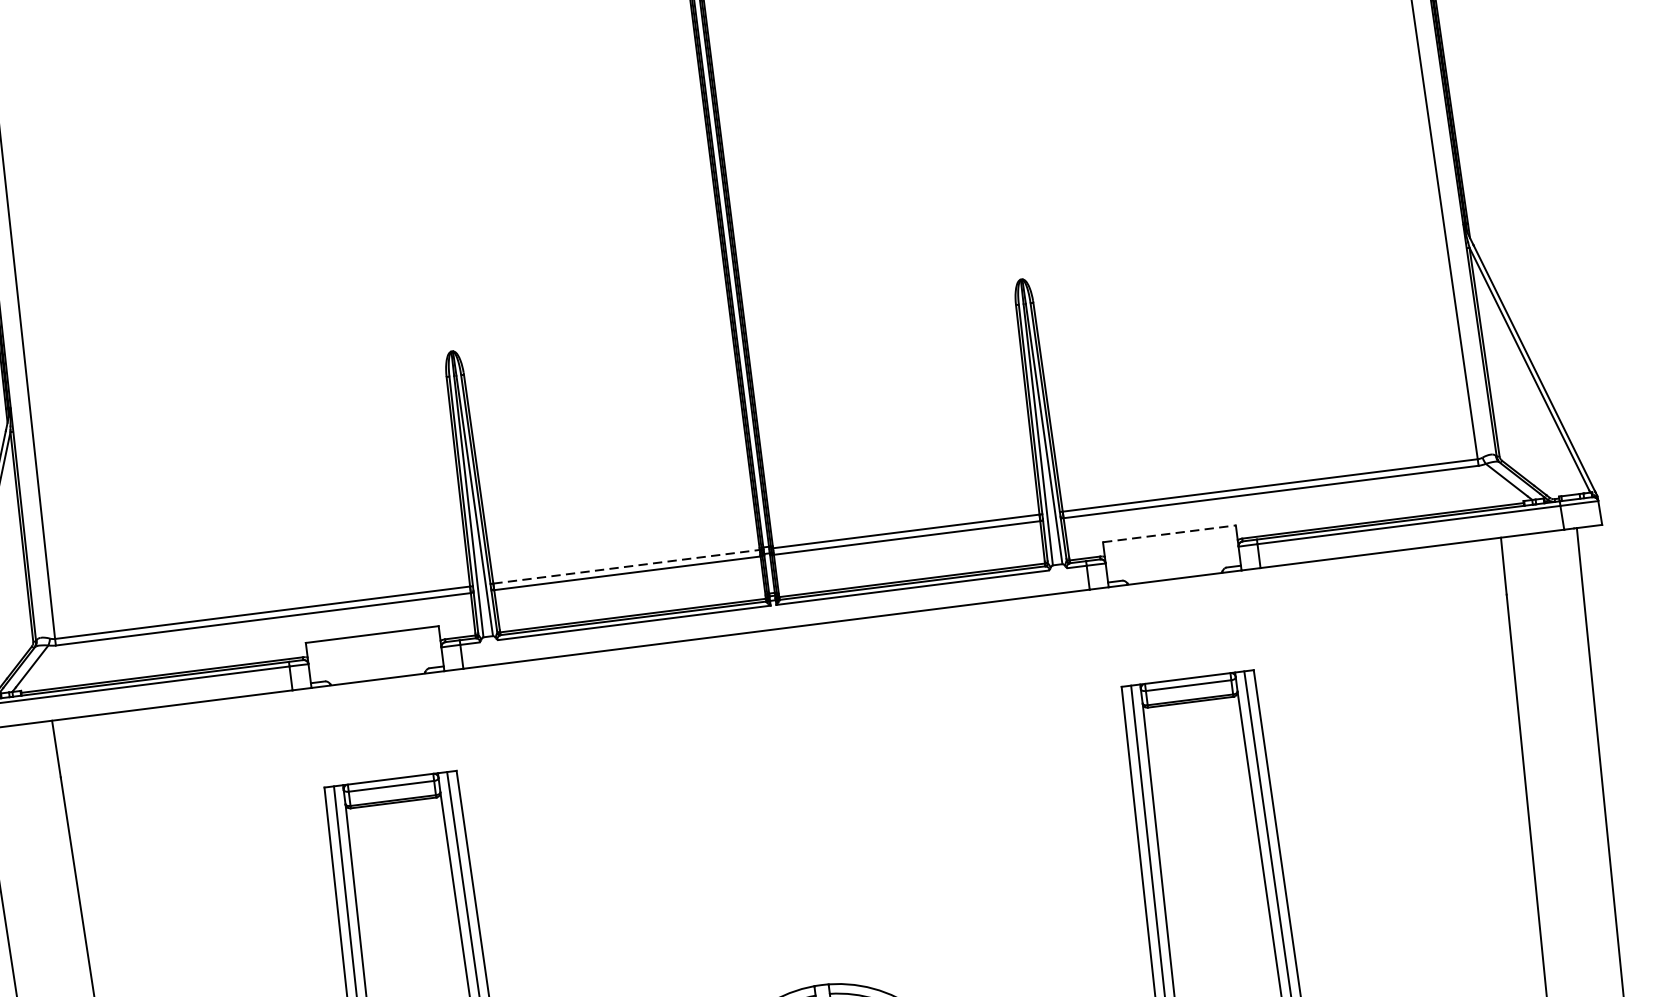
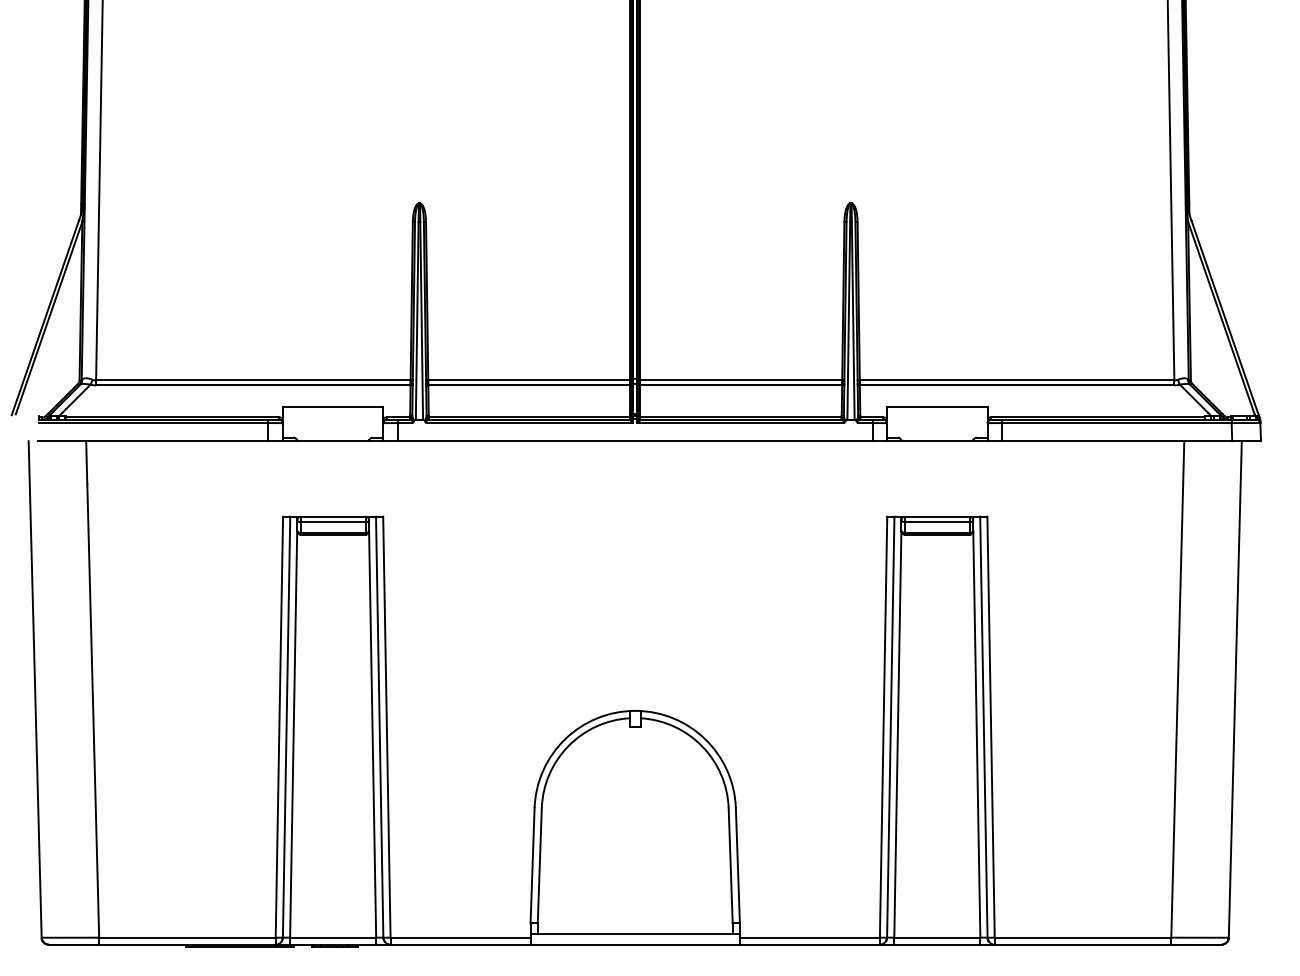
line: (1169, 534) -> (937, 407), dashed -> solid
line: (626, 566) -> (529, 380), dashed -> solid

